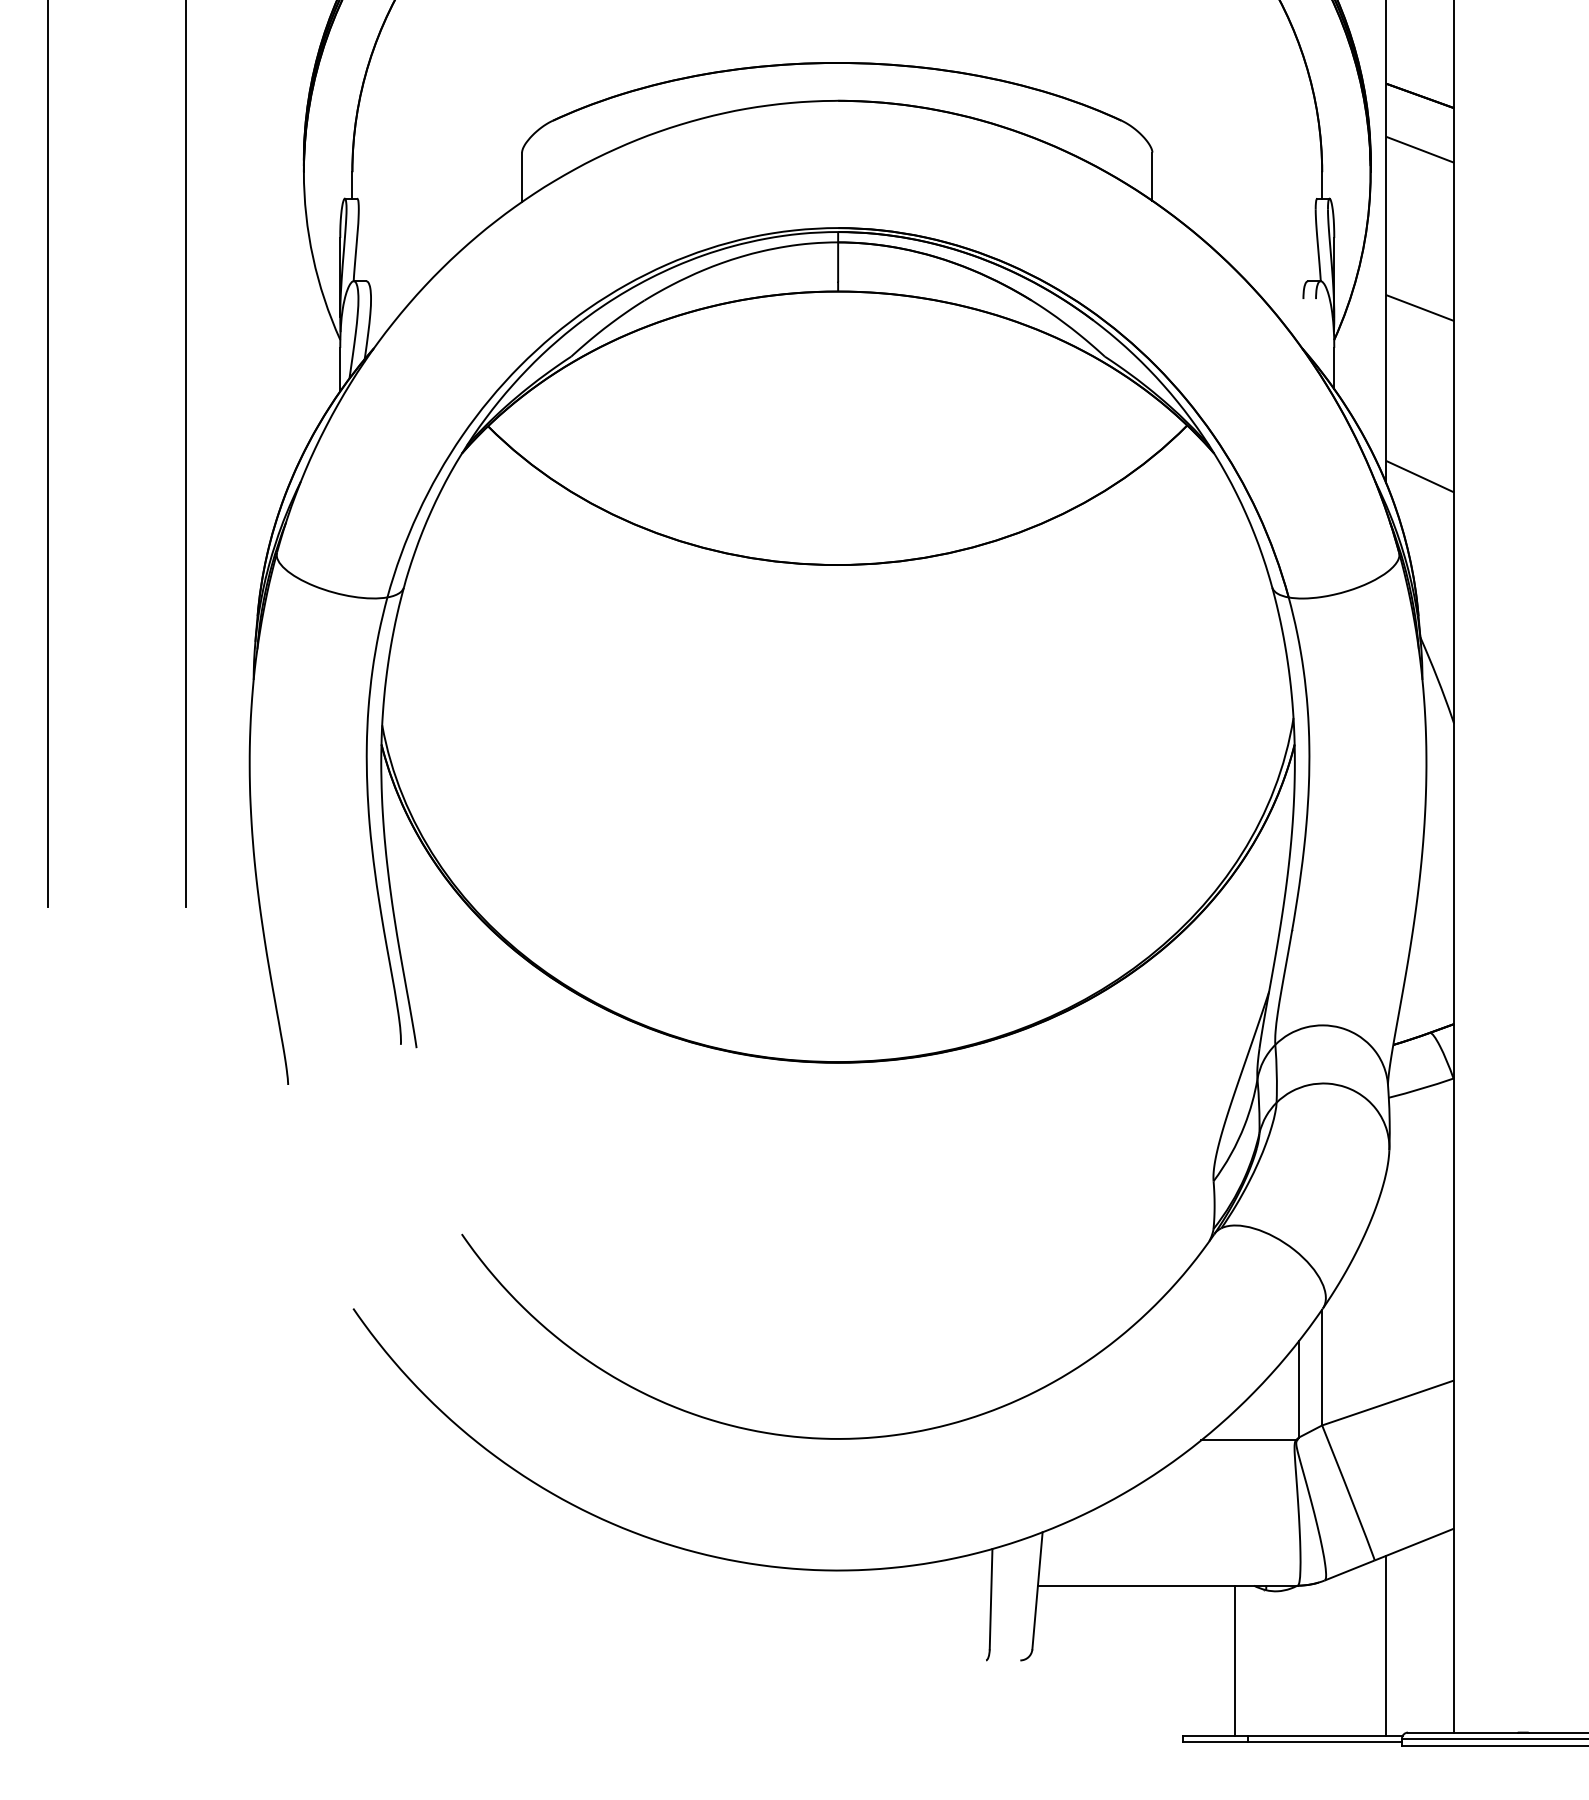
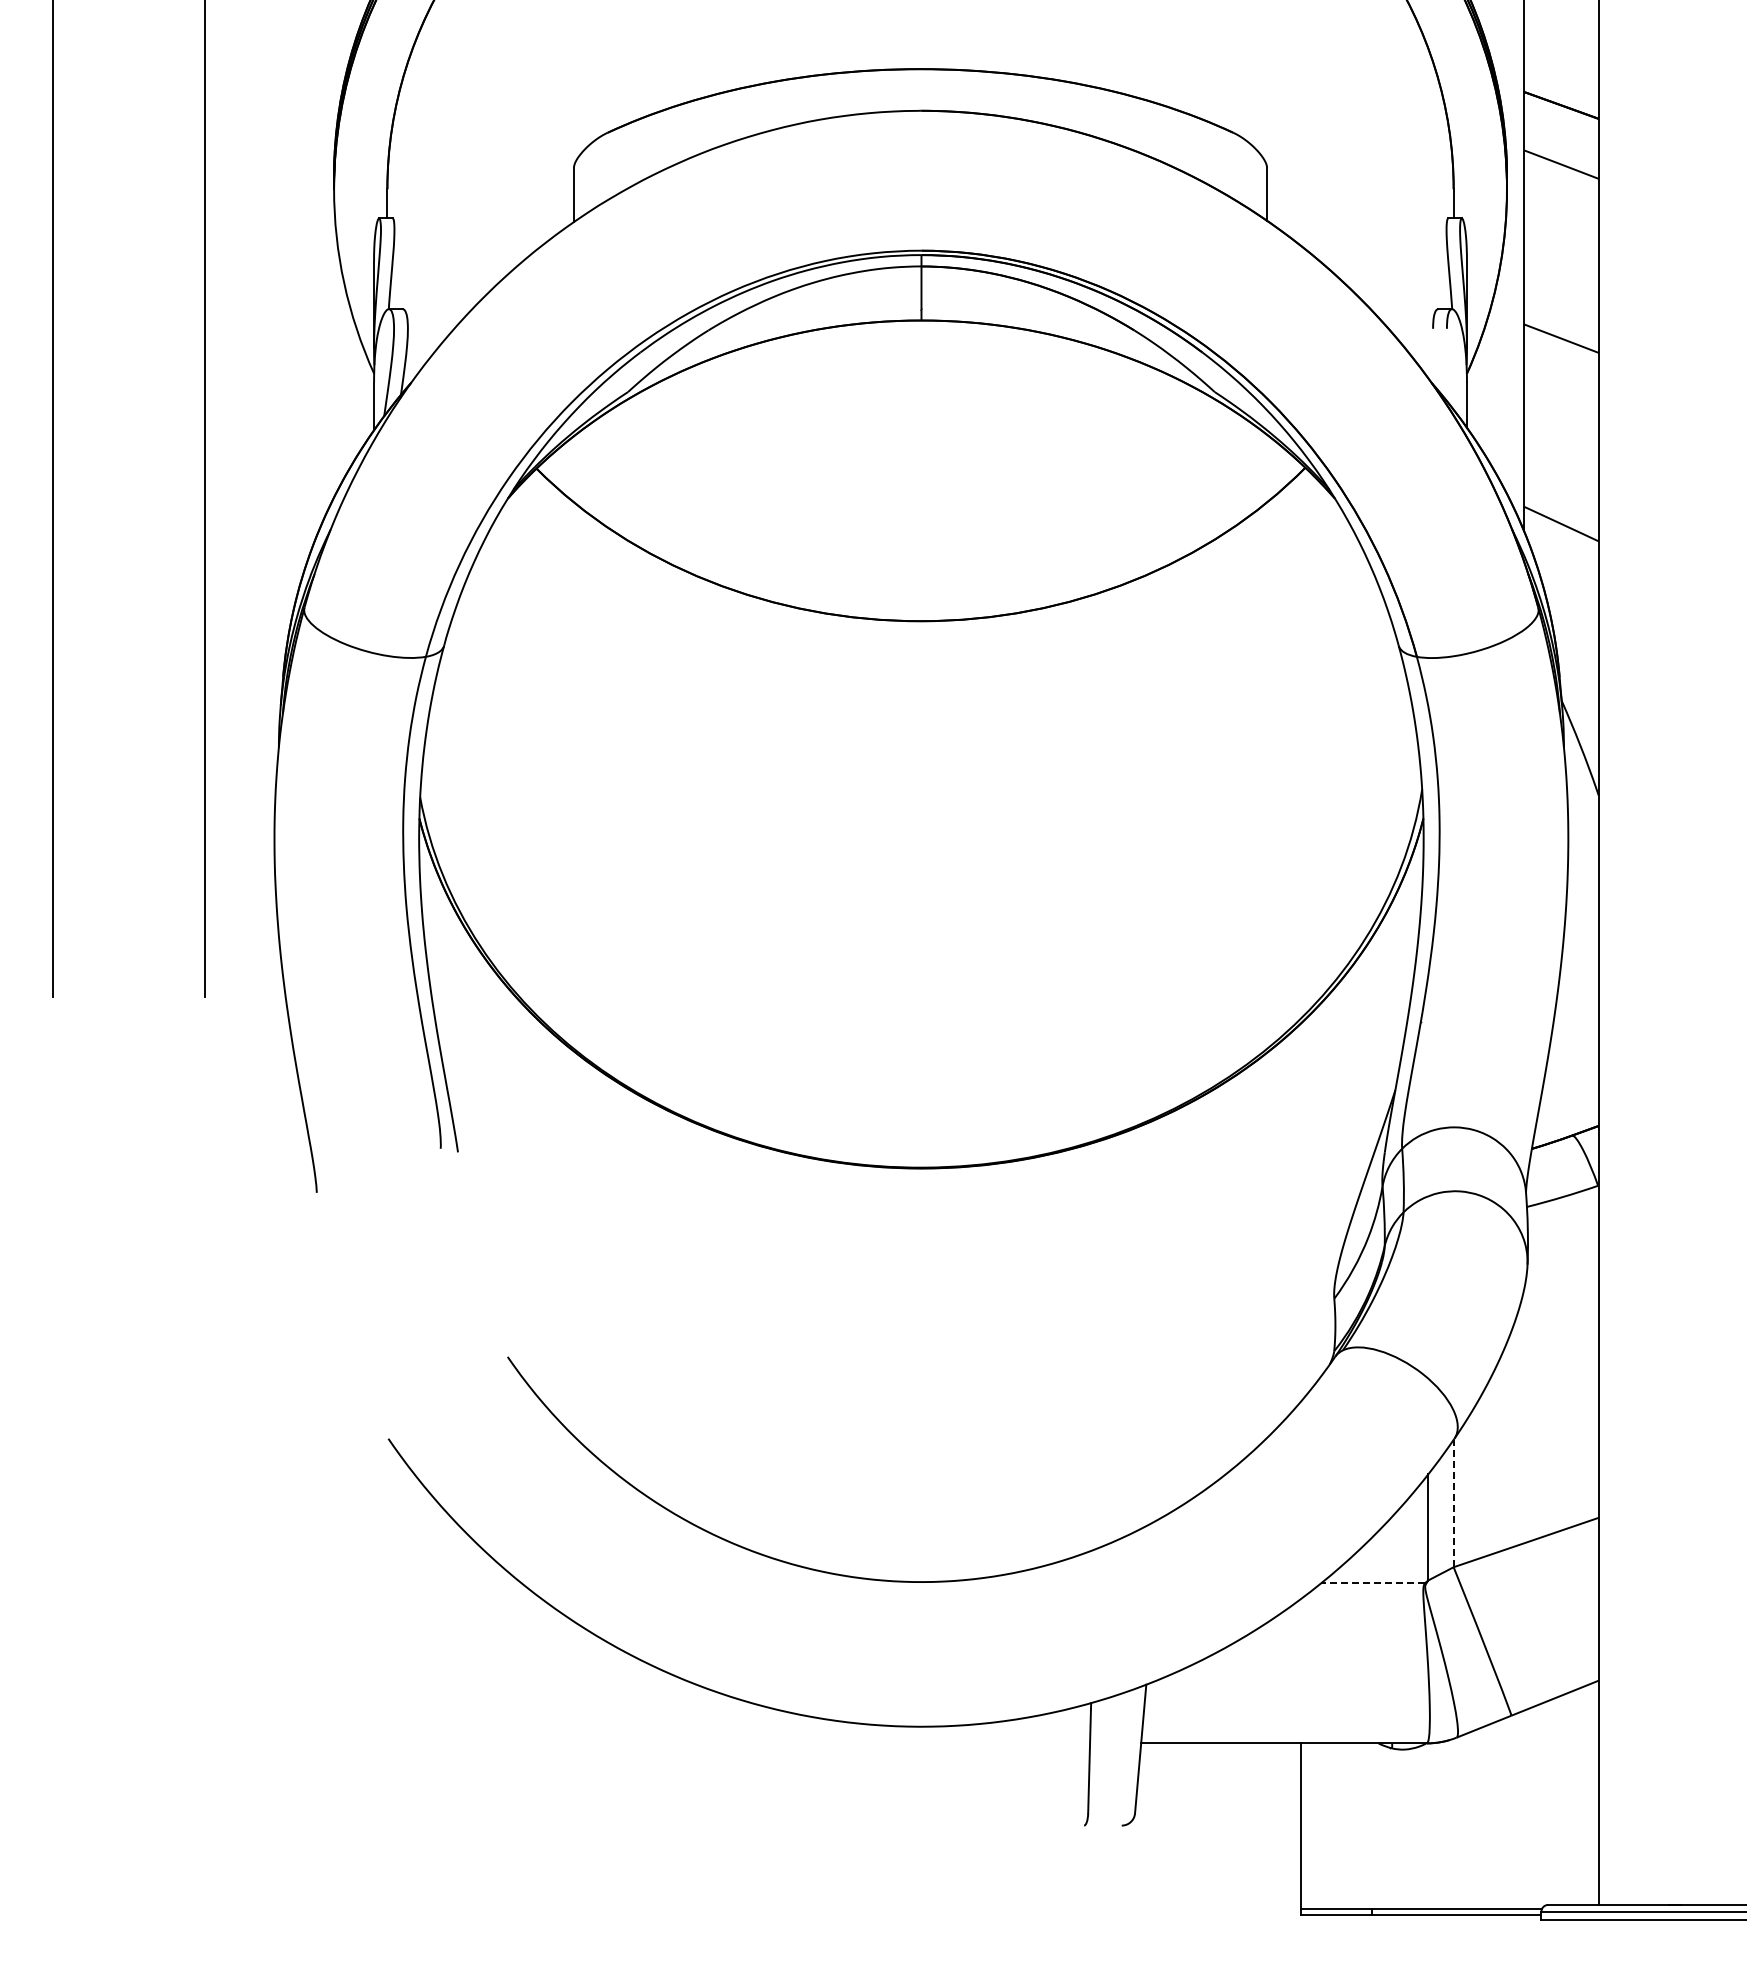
line: (1322, 1367) -> (1453, 1503), solid -> dashed
line: (1248, 1440) -> (1372, 1583), solid -> dashed
line: (1386, 1645) -> (1524, 1809), removed
line: (1234, 1660) -> (1300, 1825), moved

